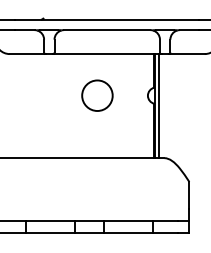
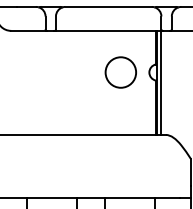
circle: (97, 95) -> (120, 72), moved

